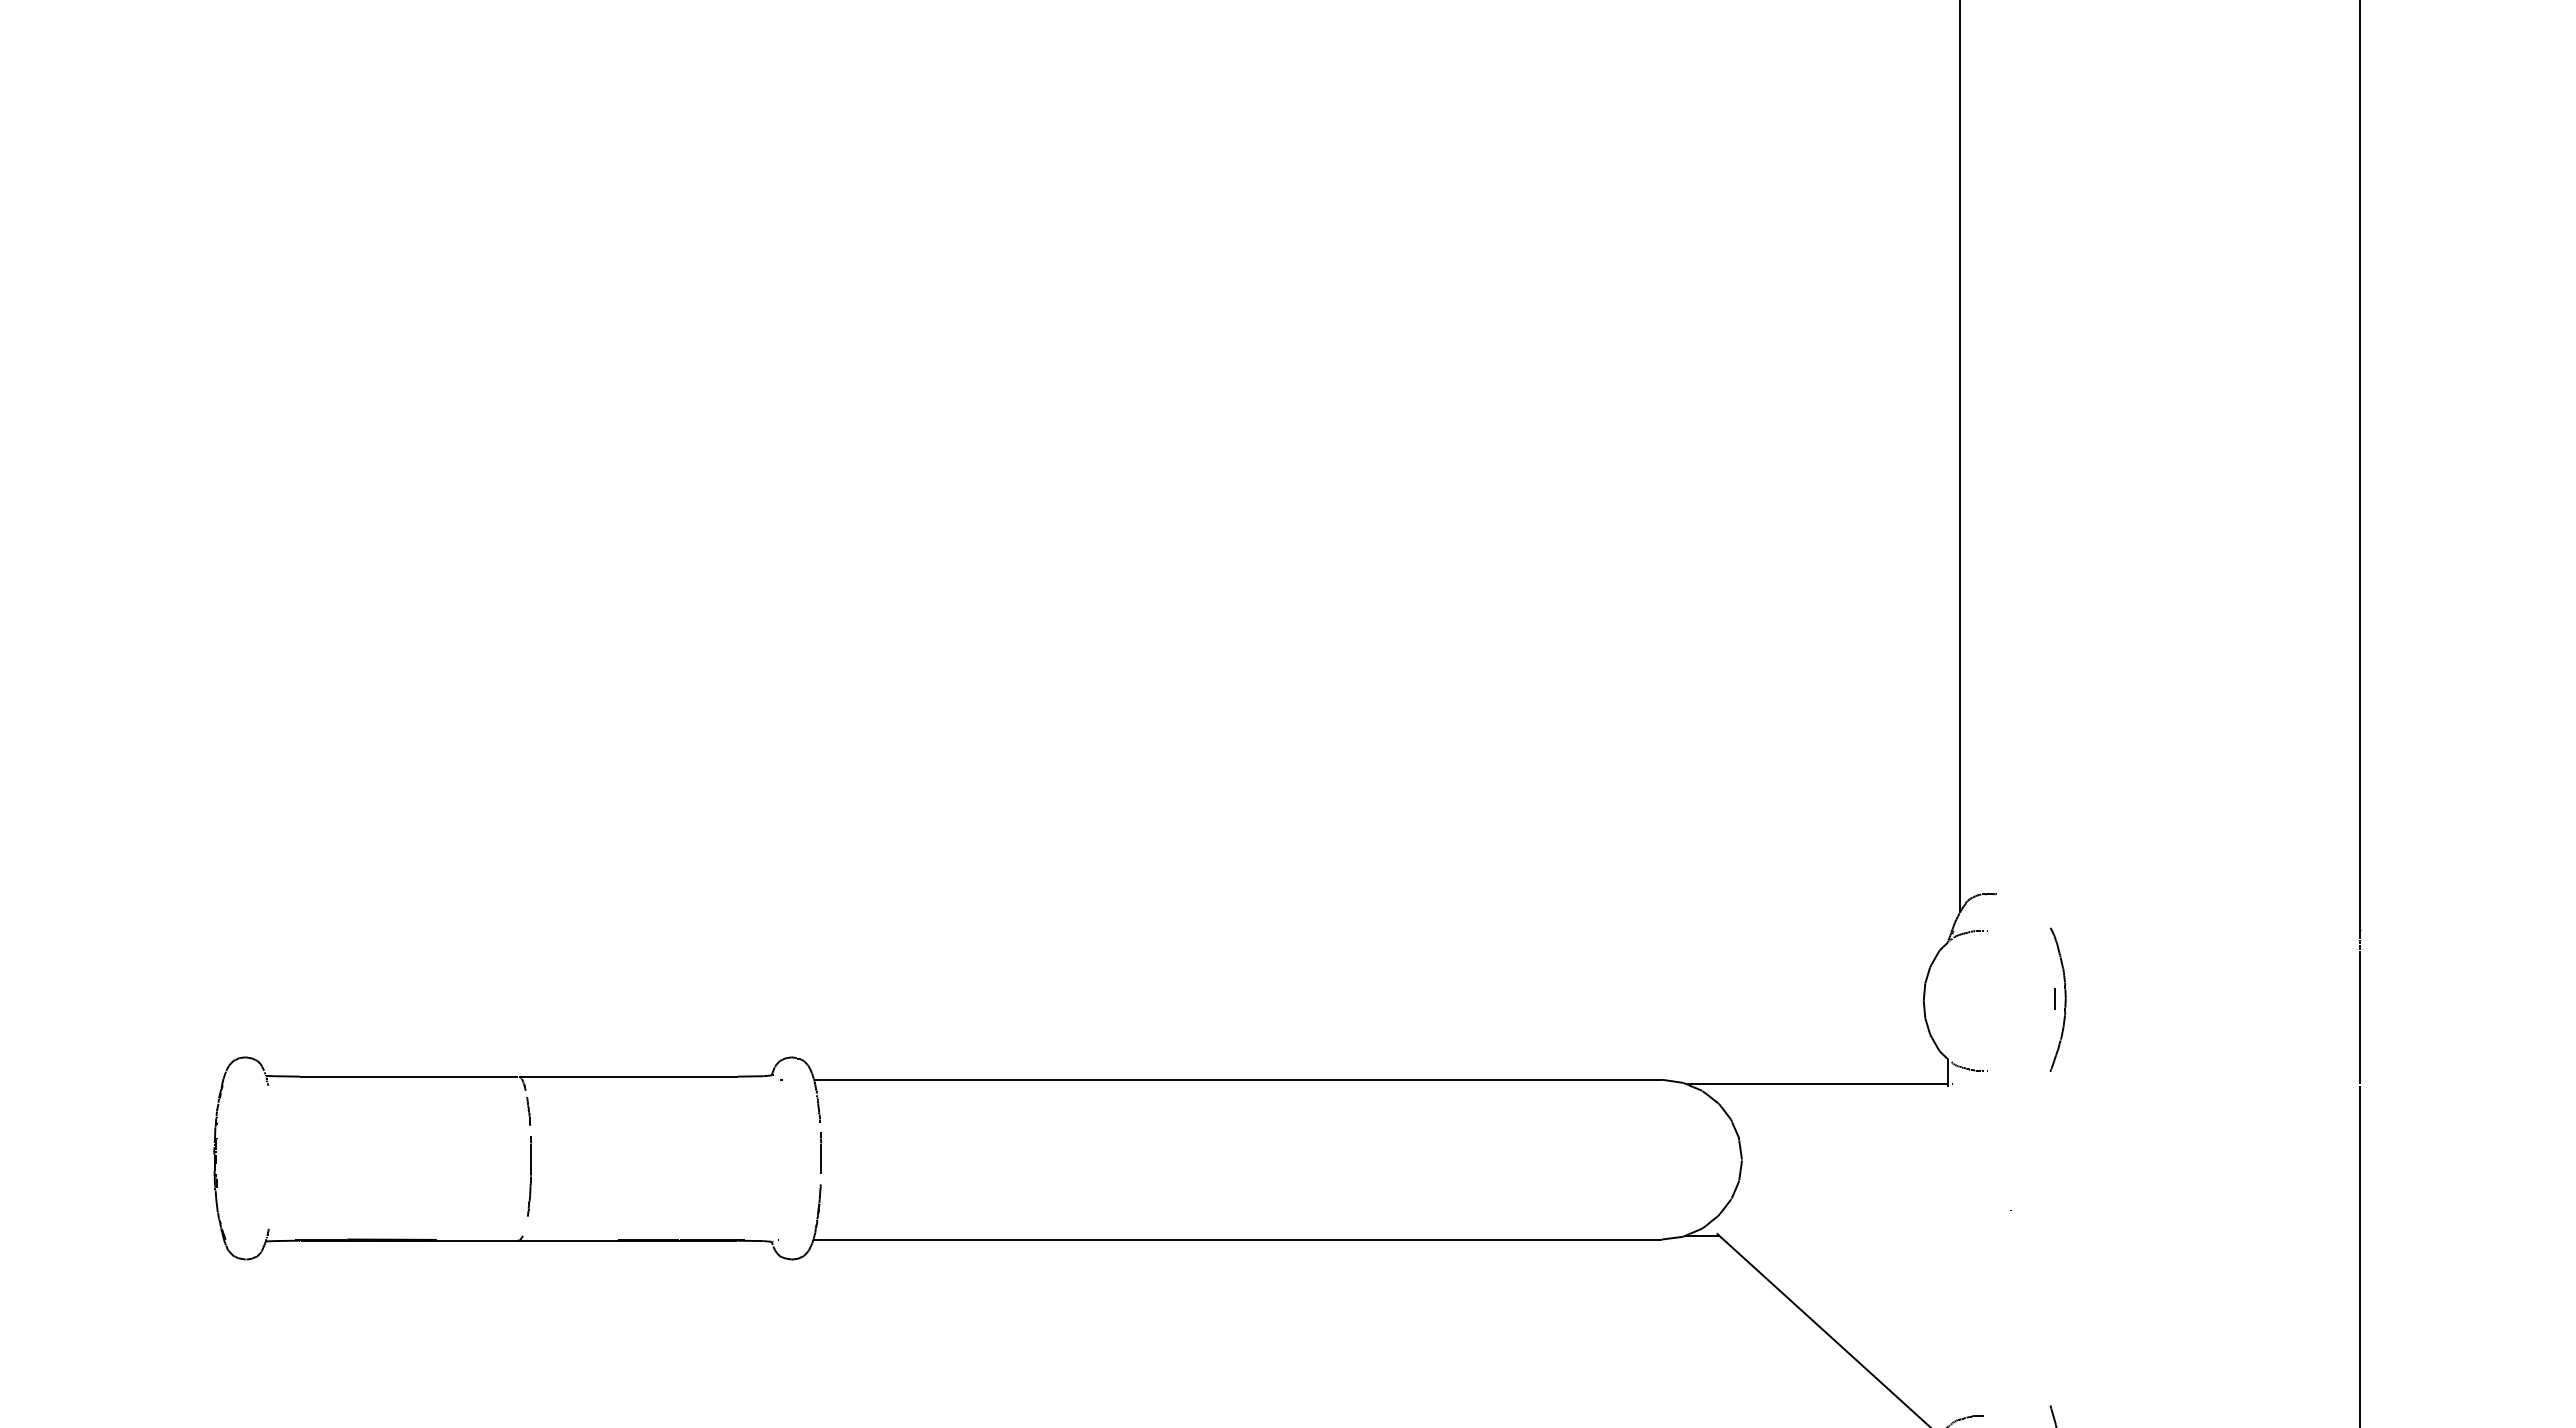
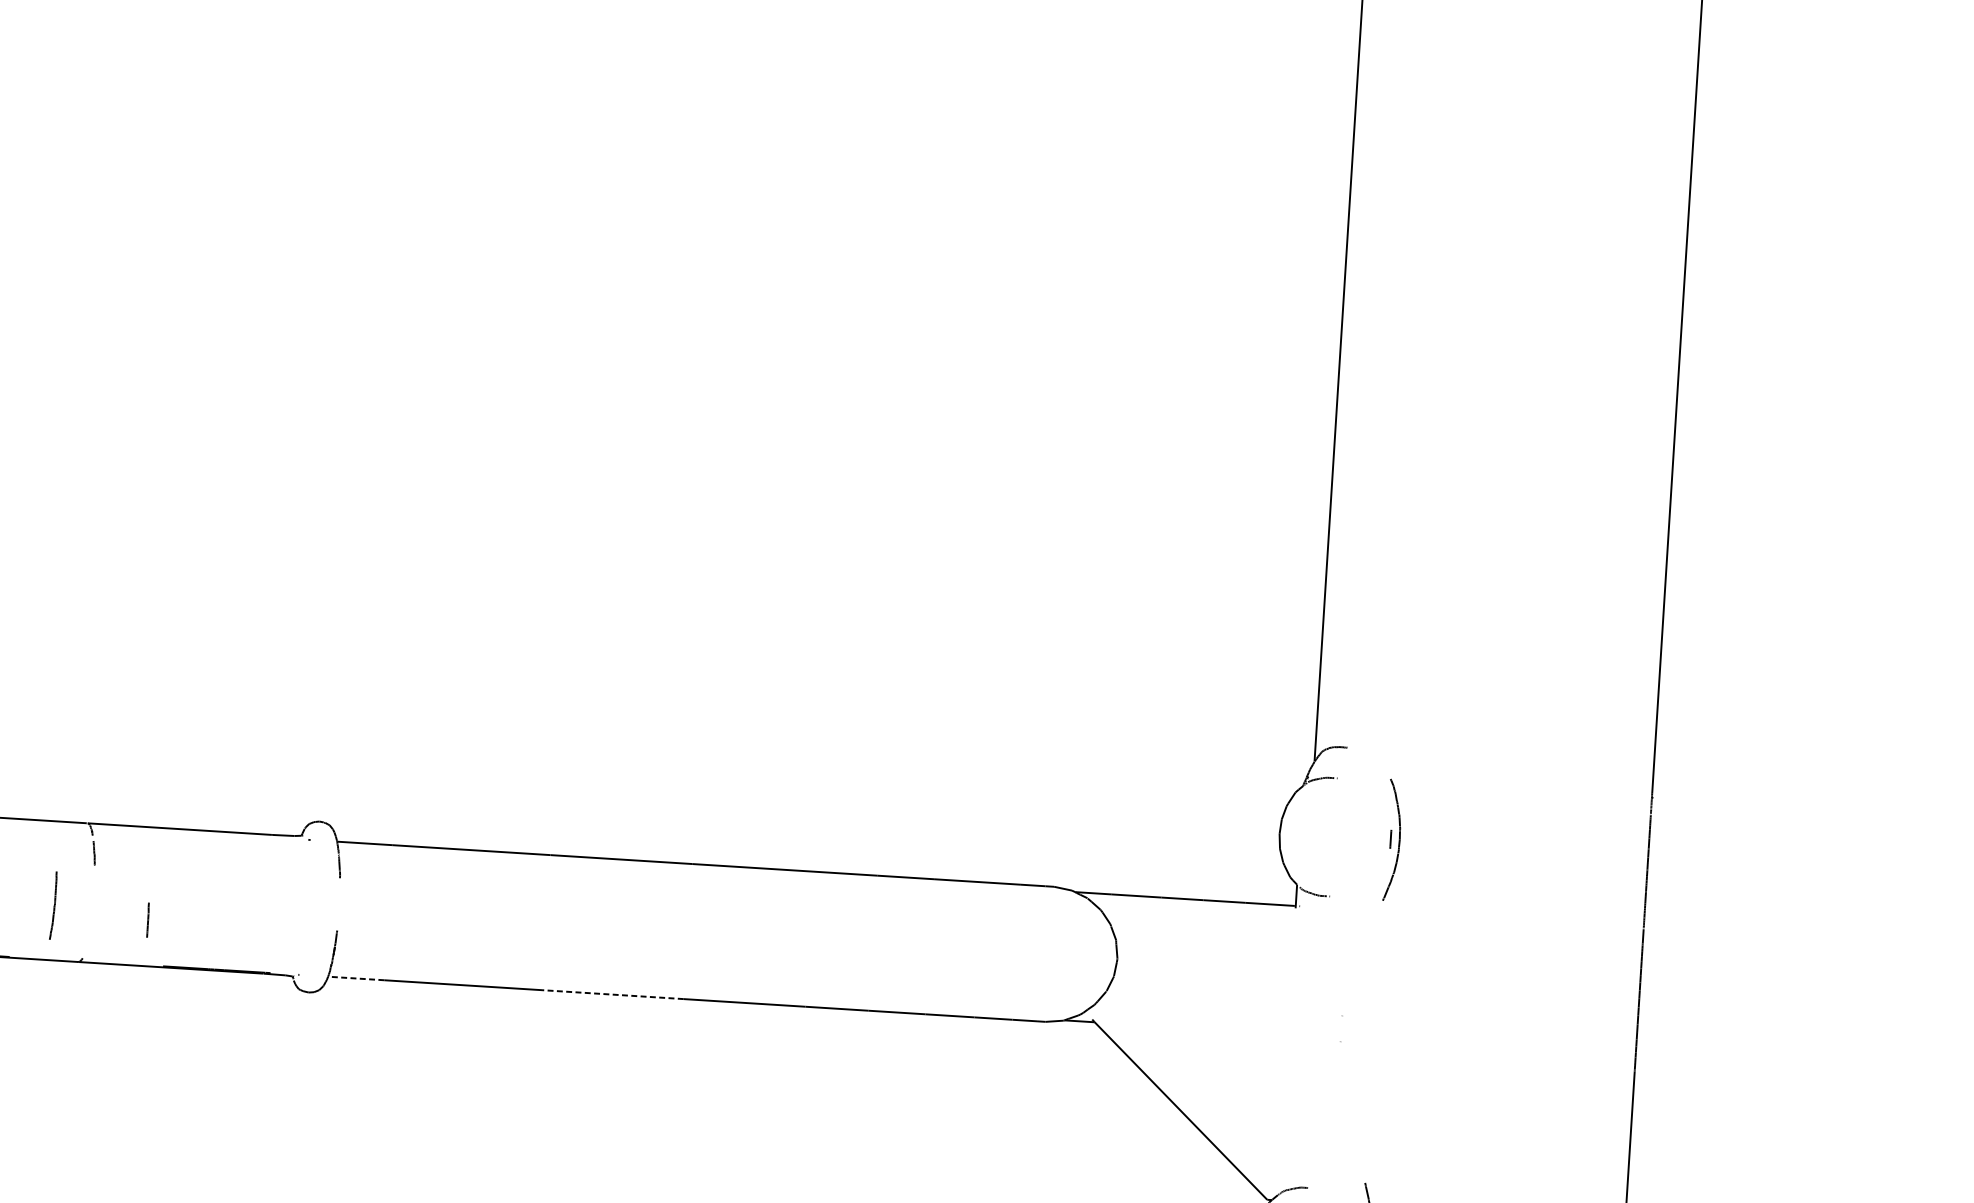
line: (821, 1152) -> (148, 919), moved
part: (529, 1176) -> (53, 905), moved
line: (846, 1239) -> (356, 978), solid -> dashed
line: (1150, 1239) -> (613, 994), solid -> dashed

